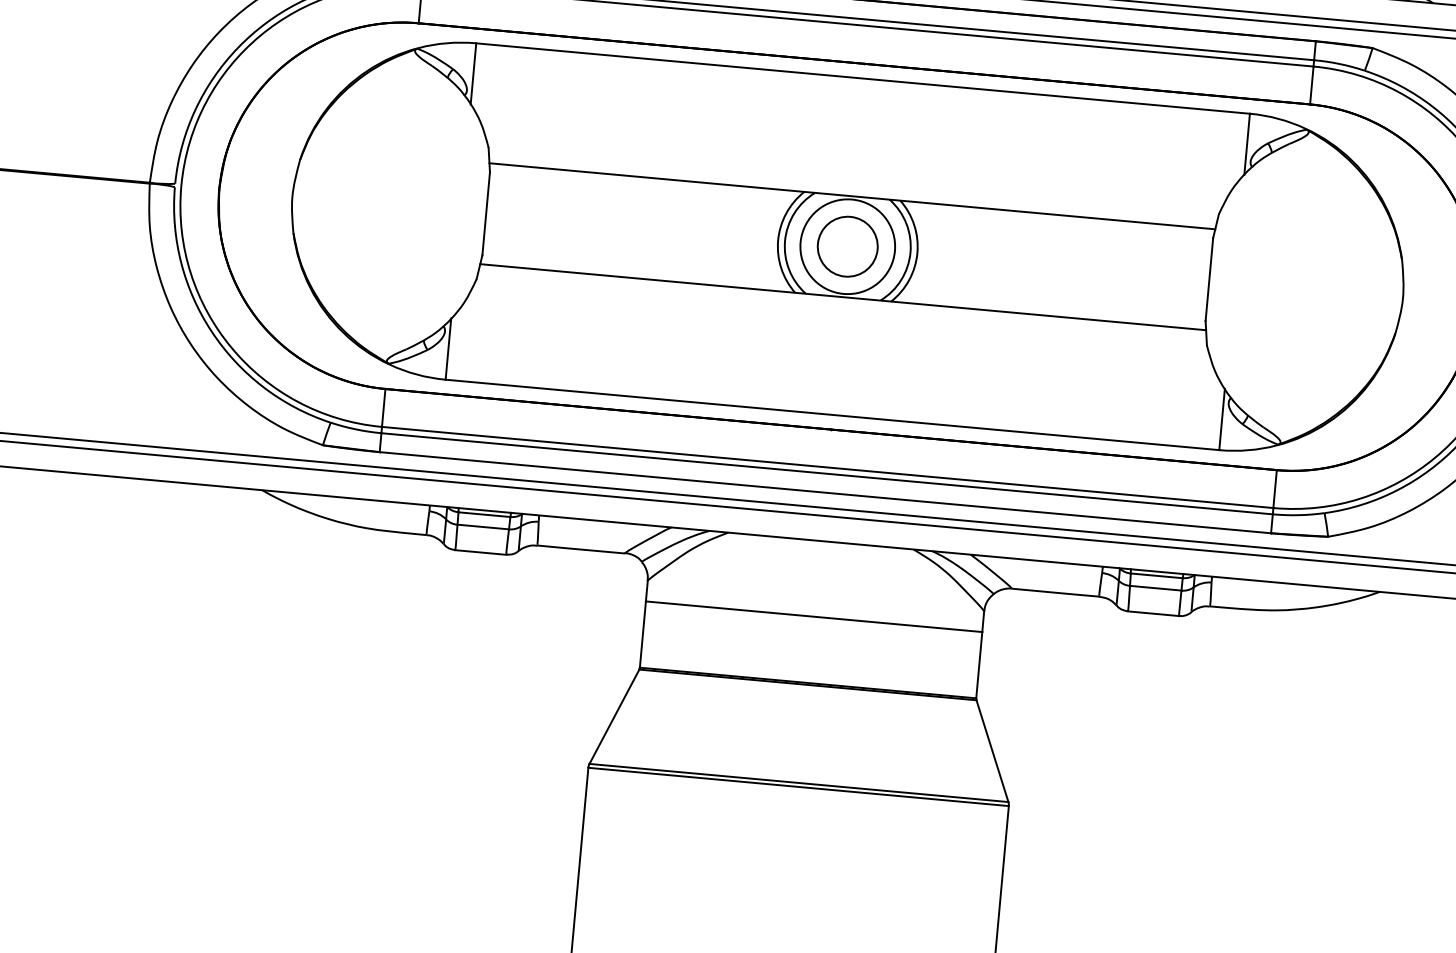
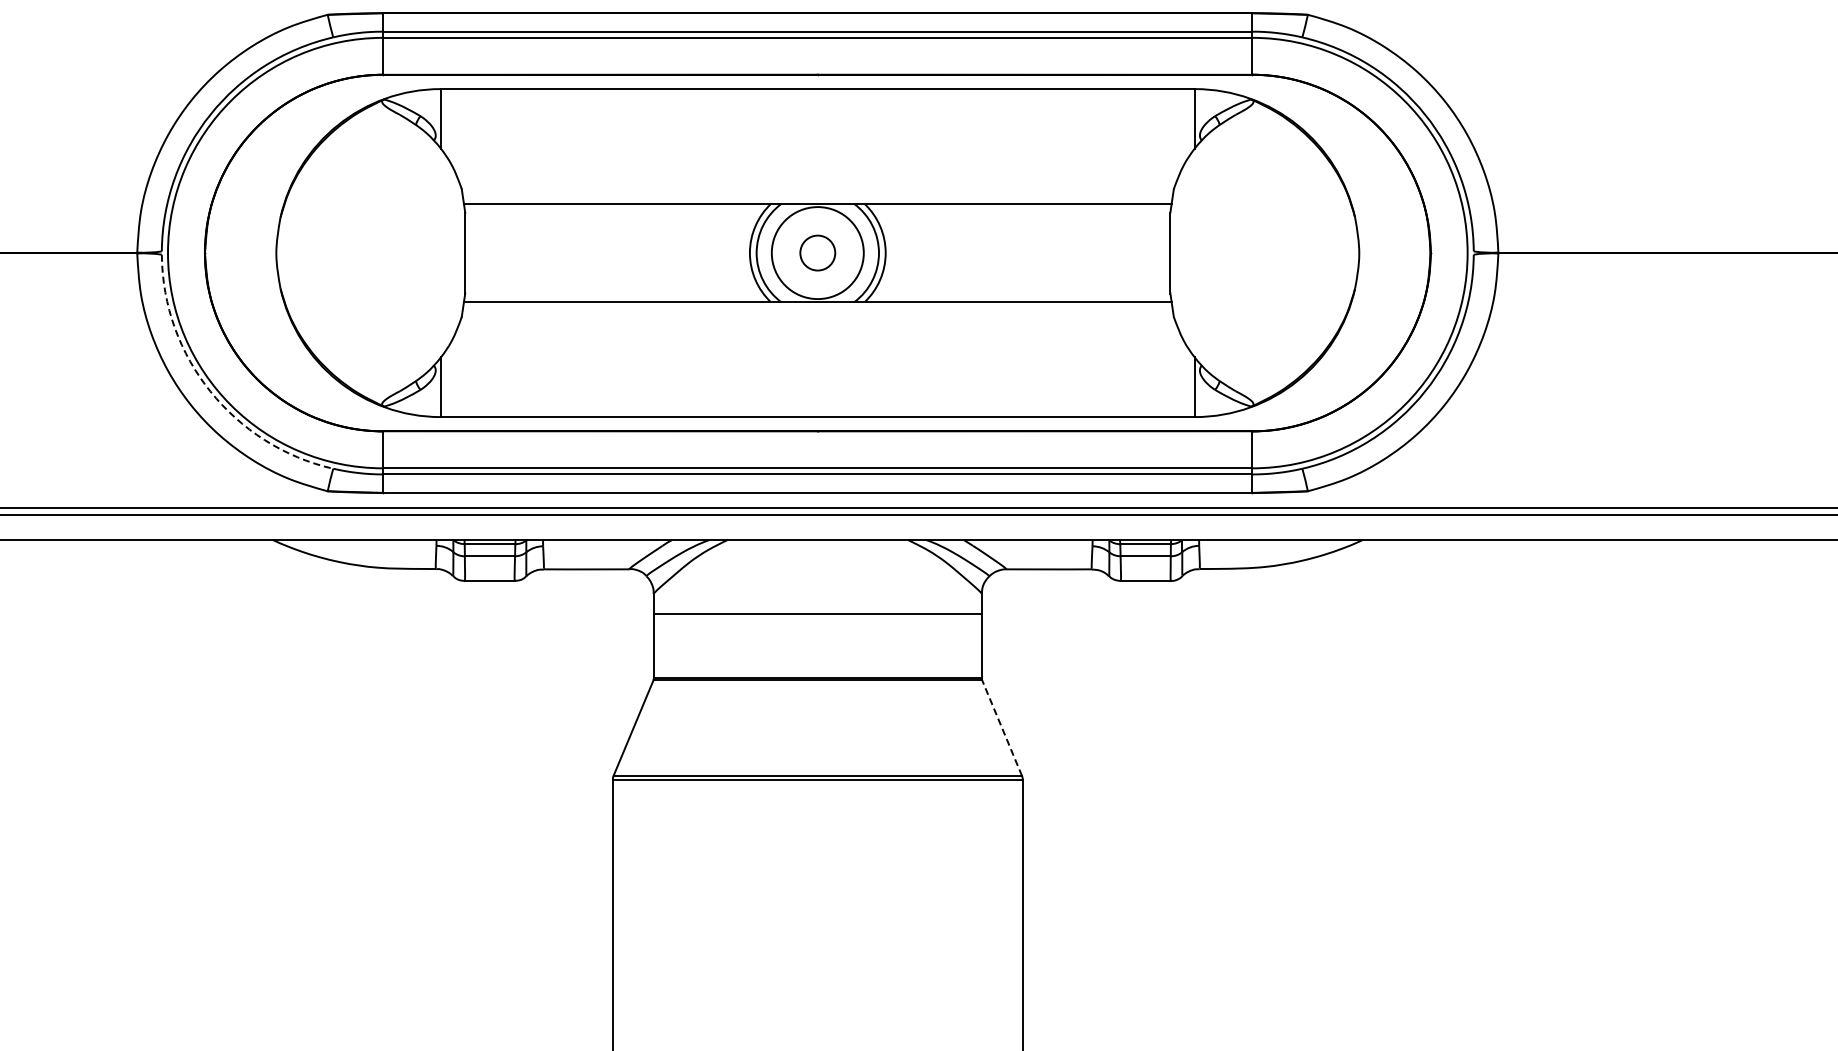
circle: (847, 246) -> (817, 252), size x0.6
arc: (212, 332) -> (210, 391), solid -> dashed
line: (992, 751) -> (1002, 728), solid -> dashed

